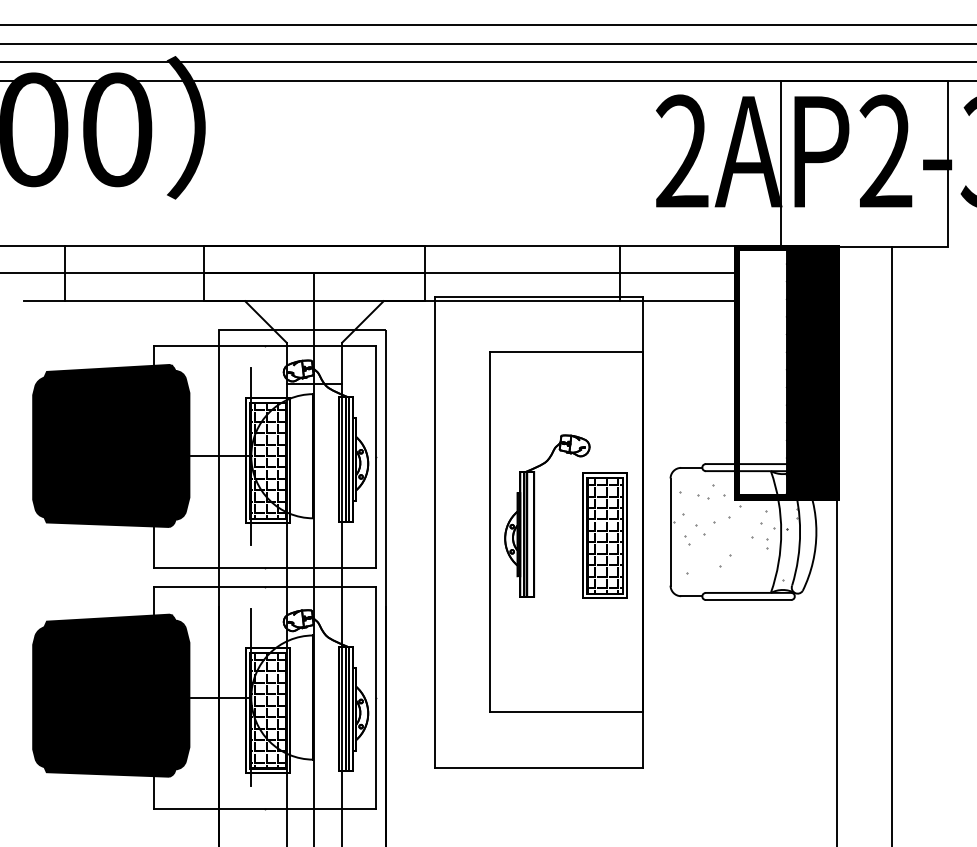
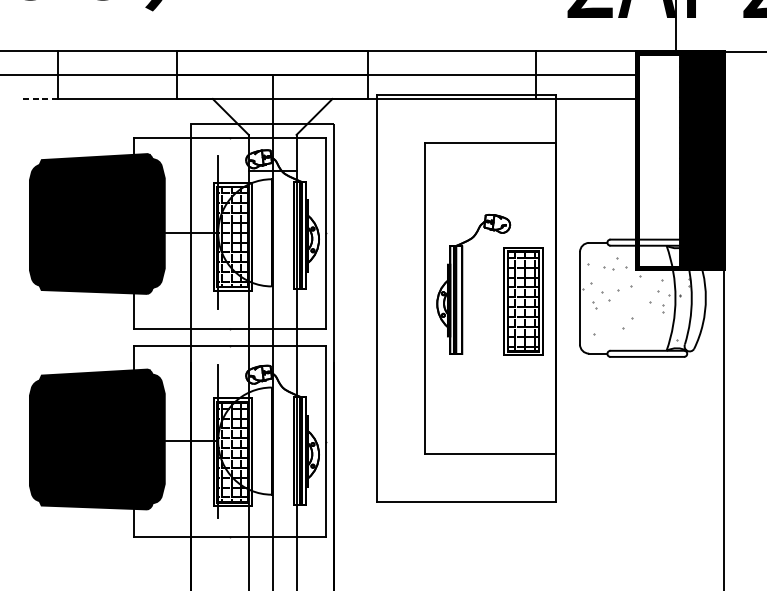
line: (44, 301) -> (39, 99), solid -> dashed

